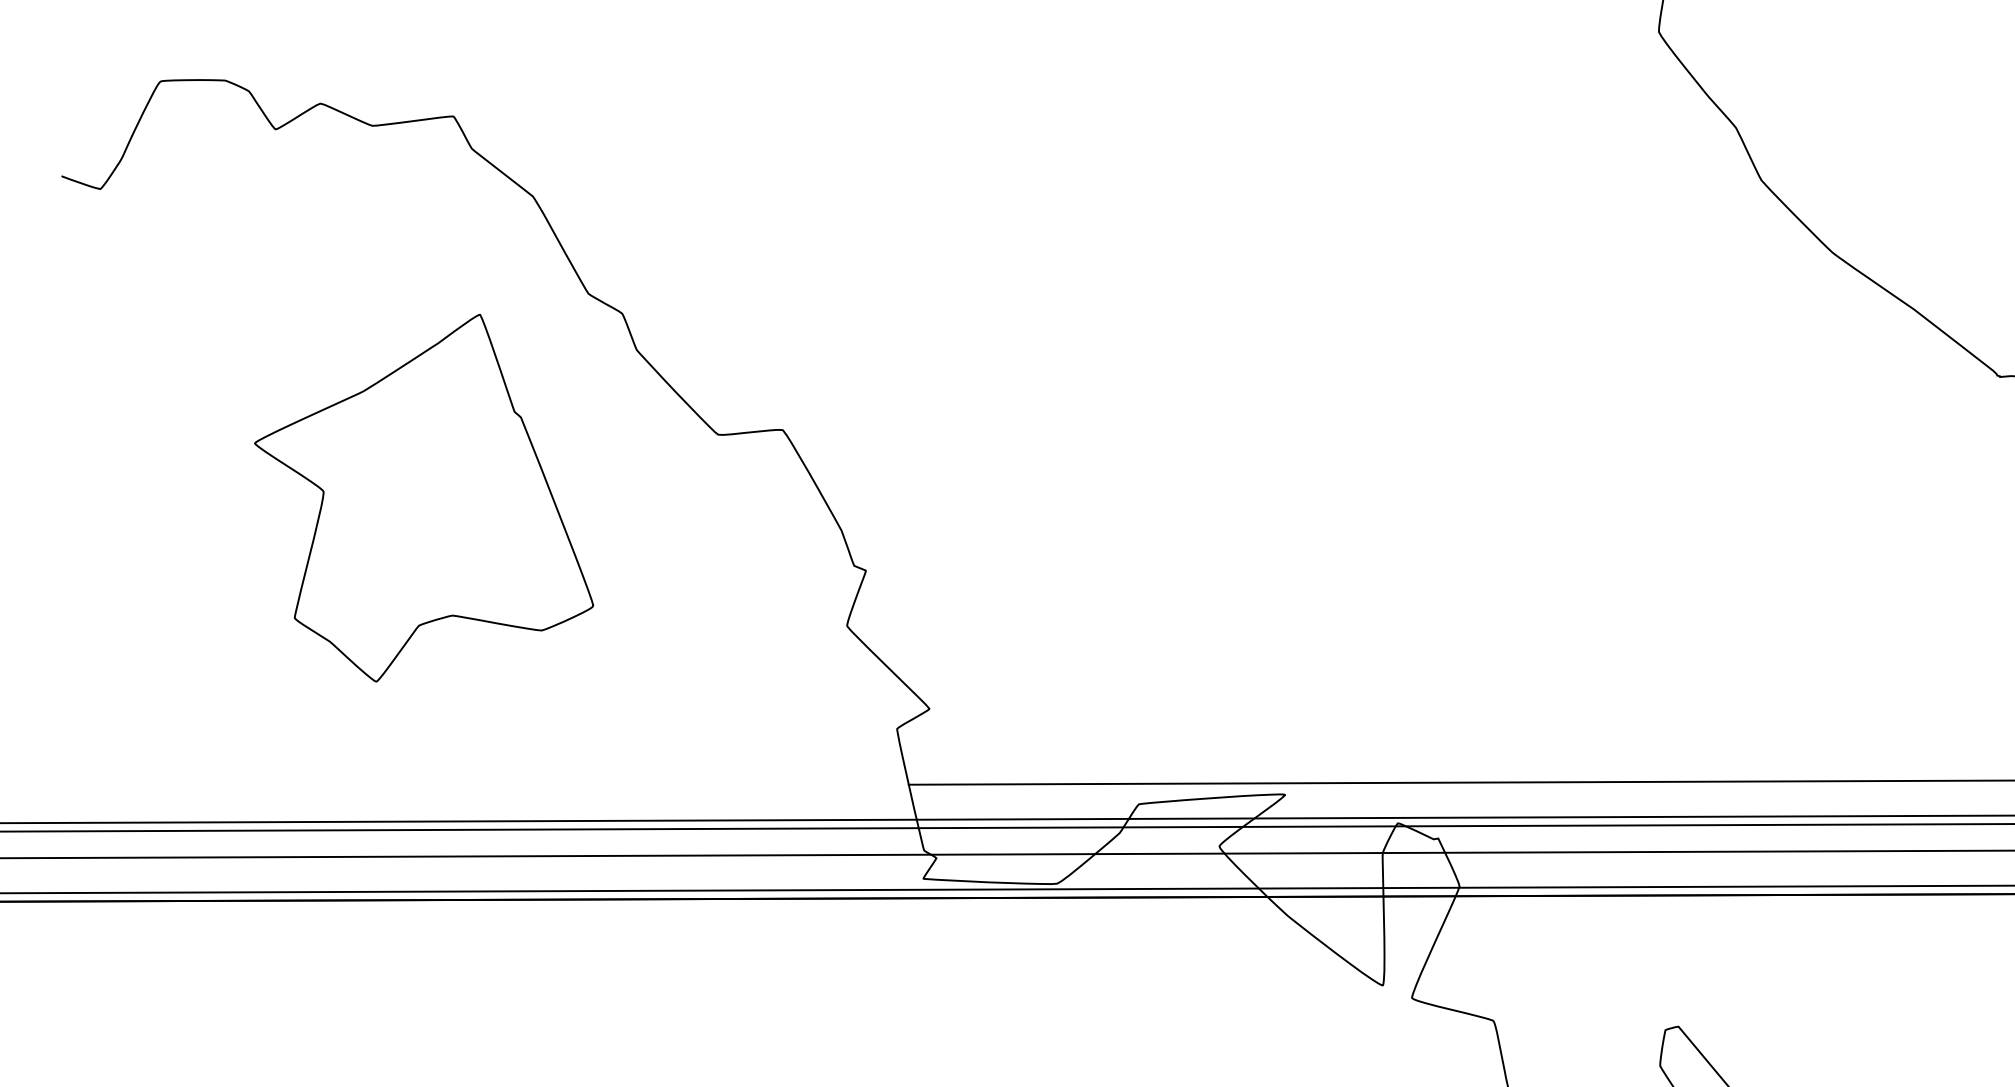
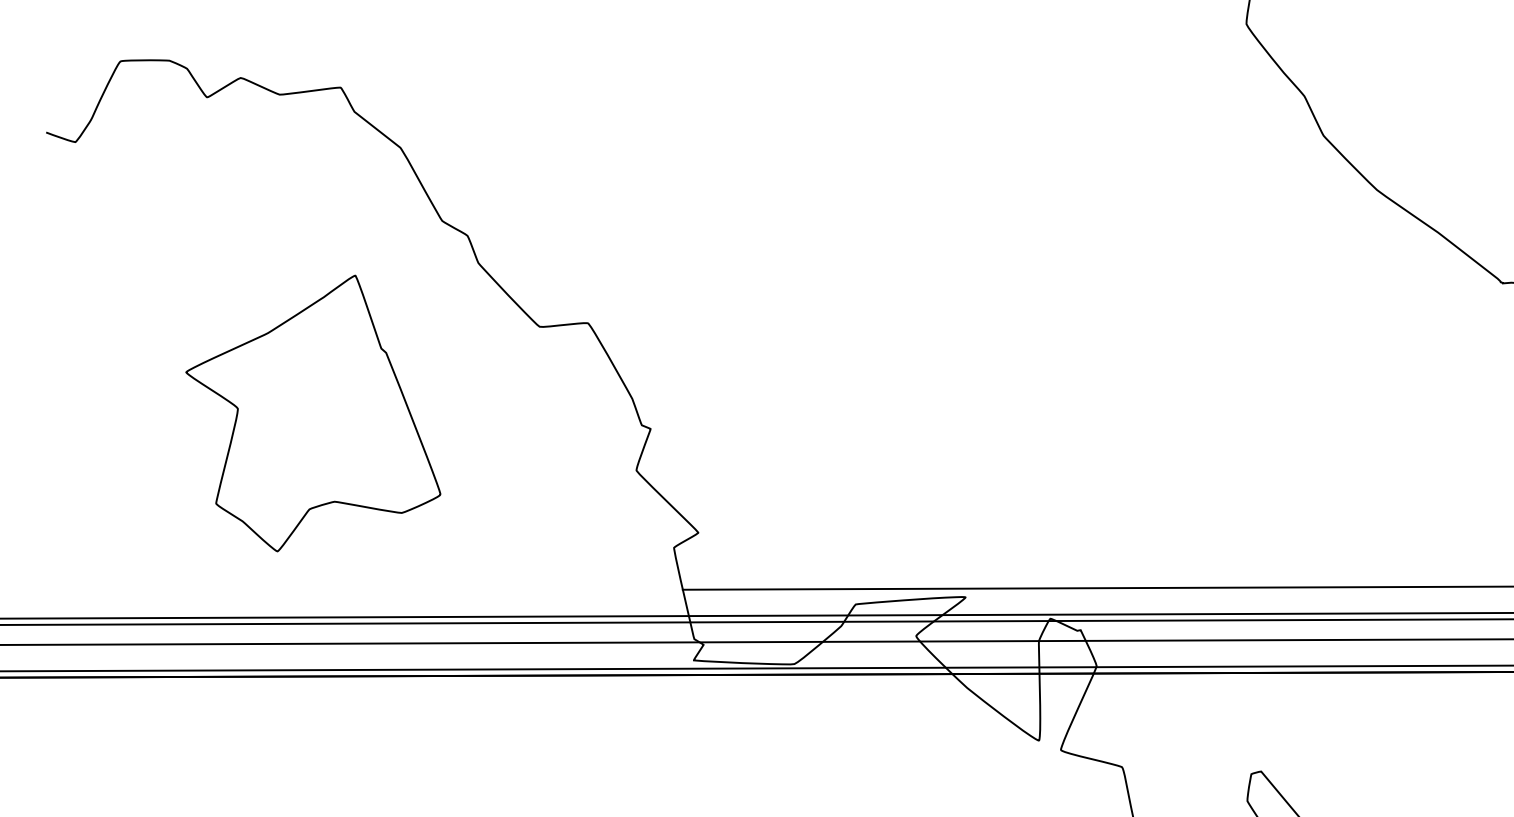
part: (424, 497) -> (313, 413), moved

